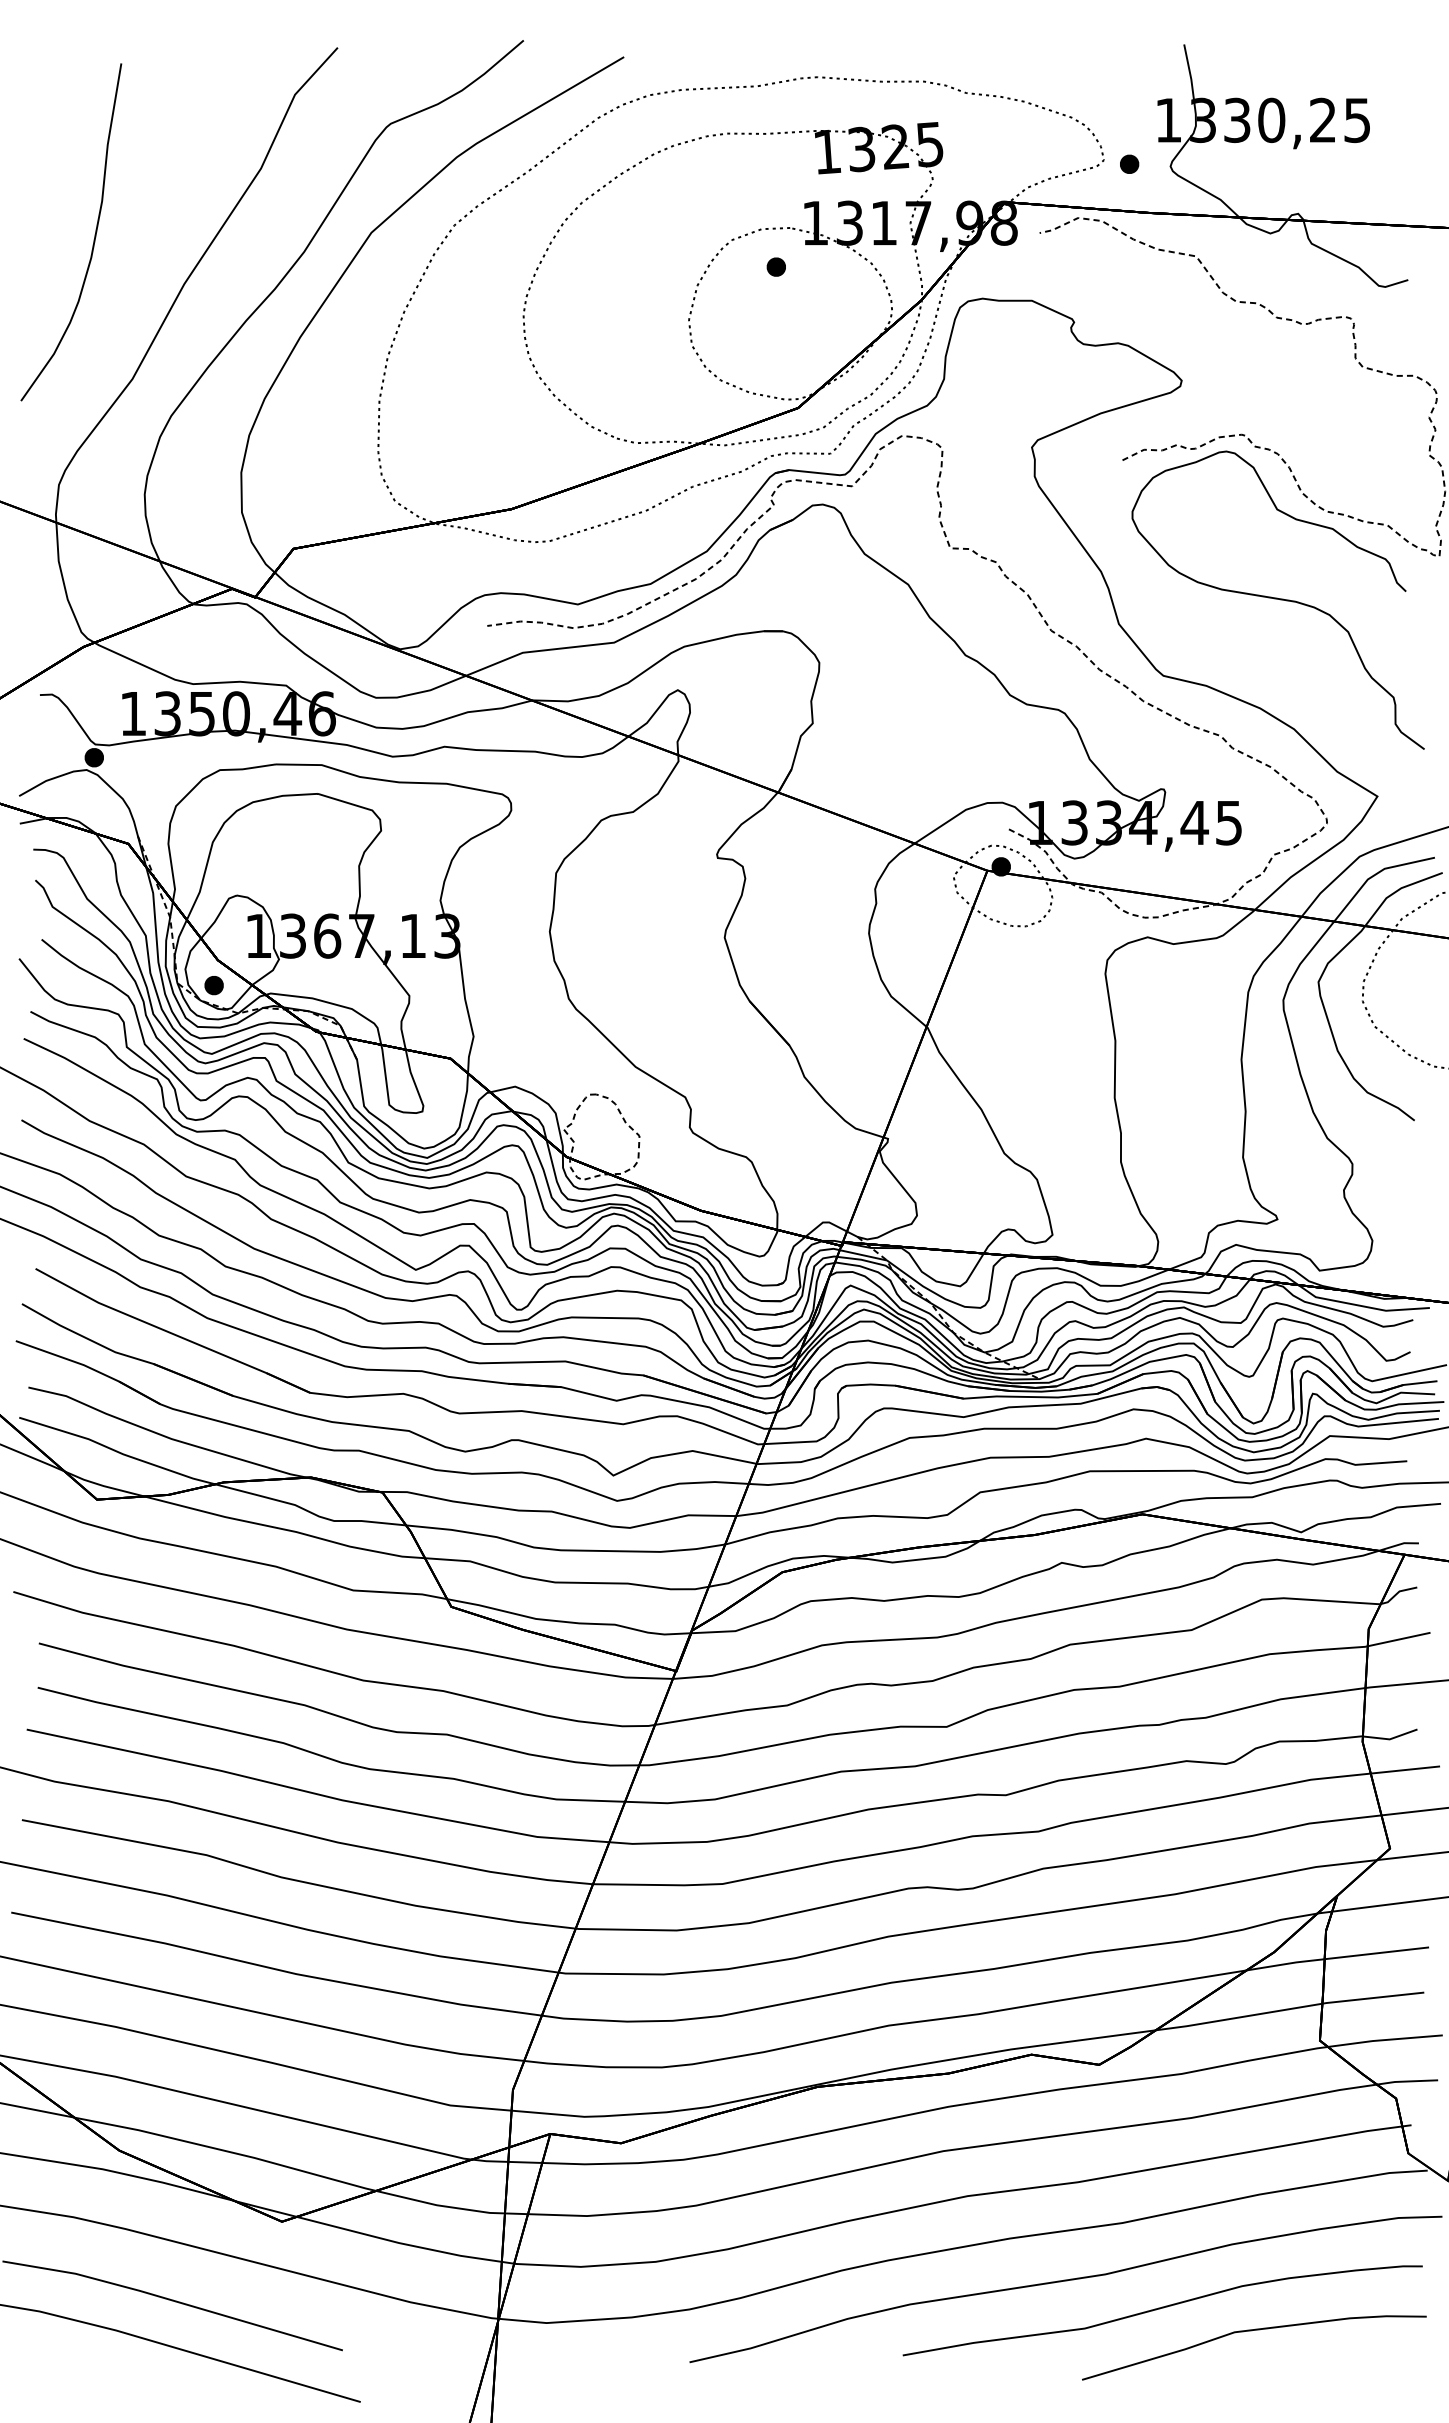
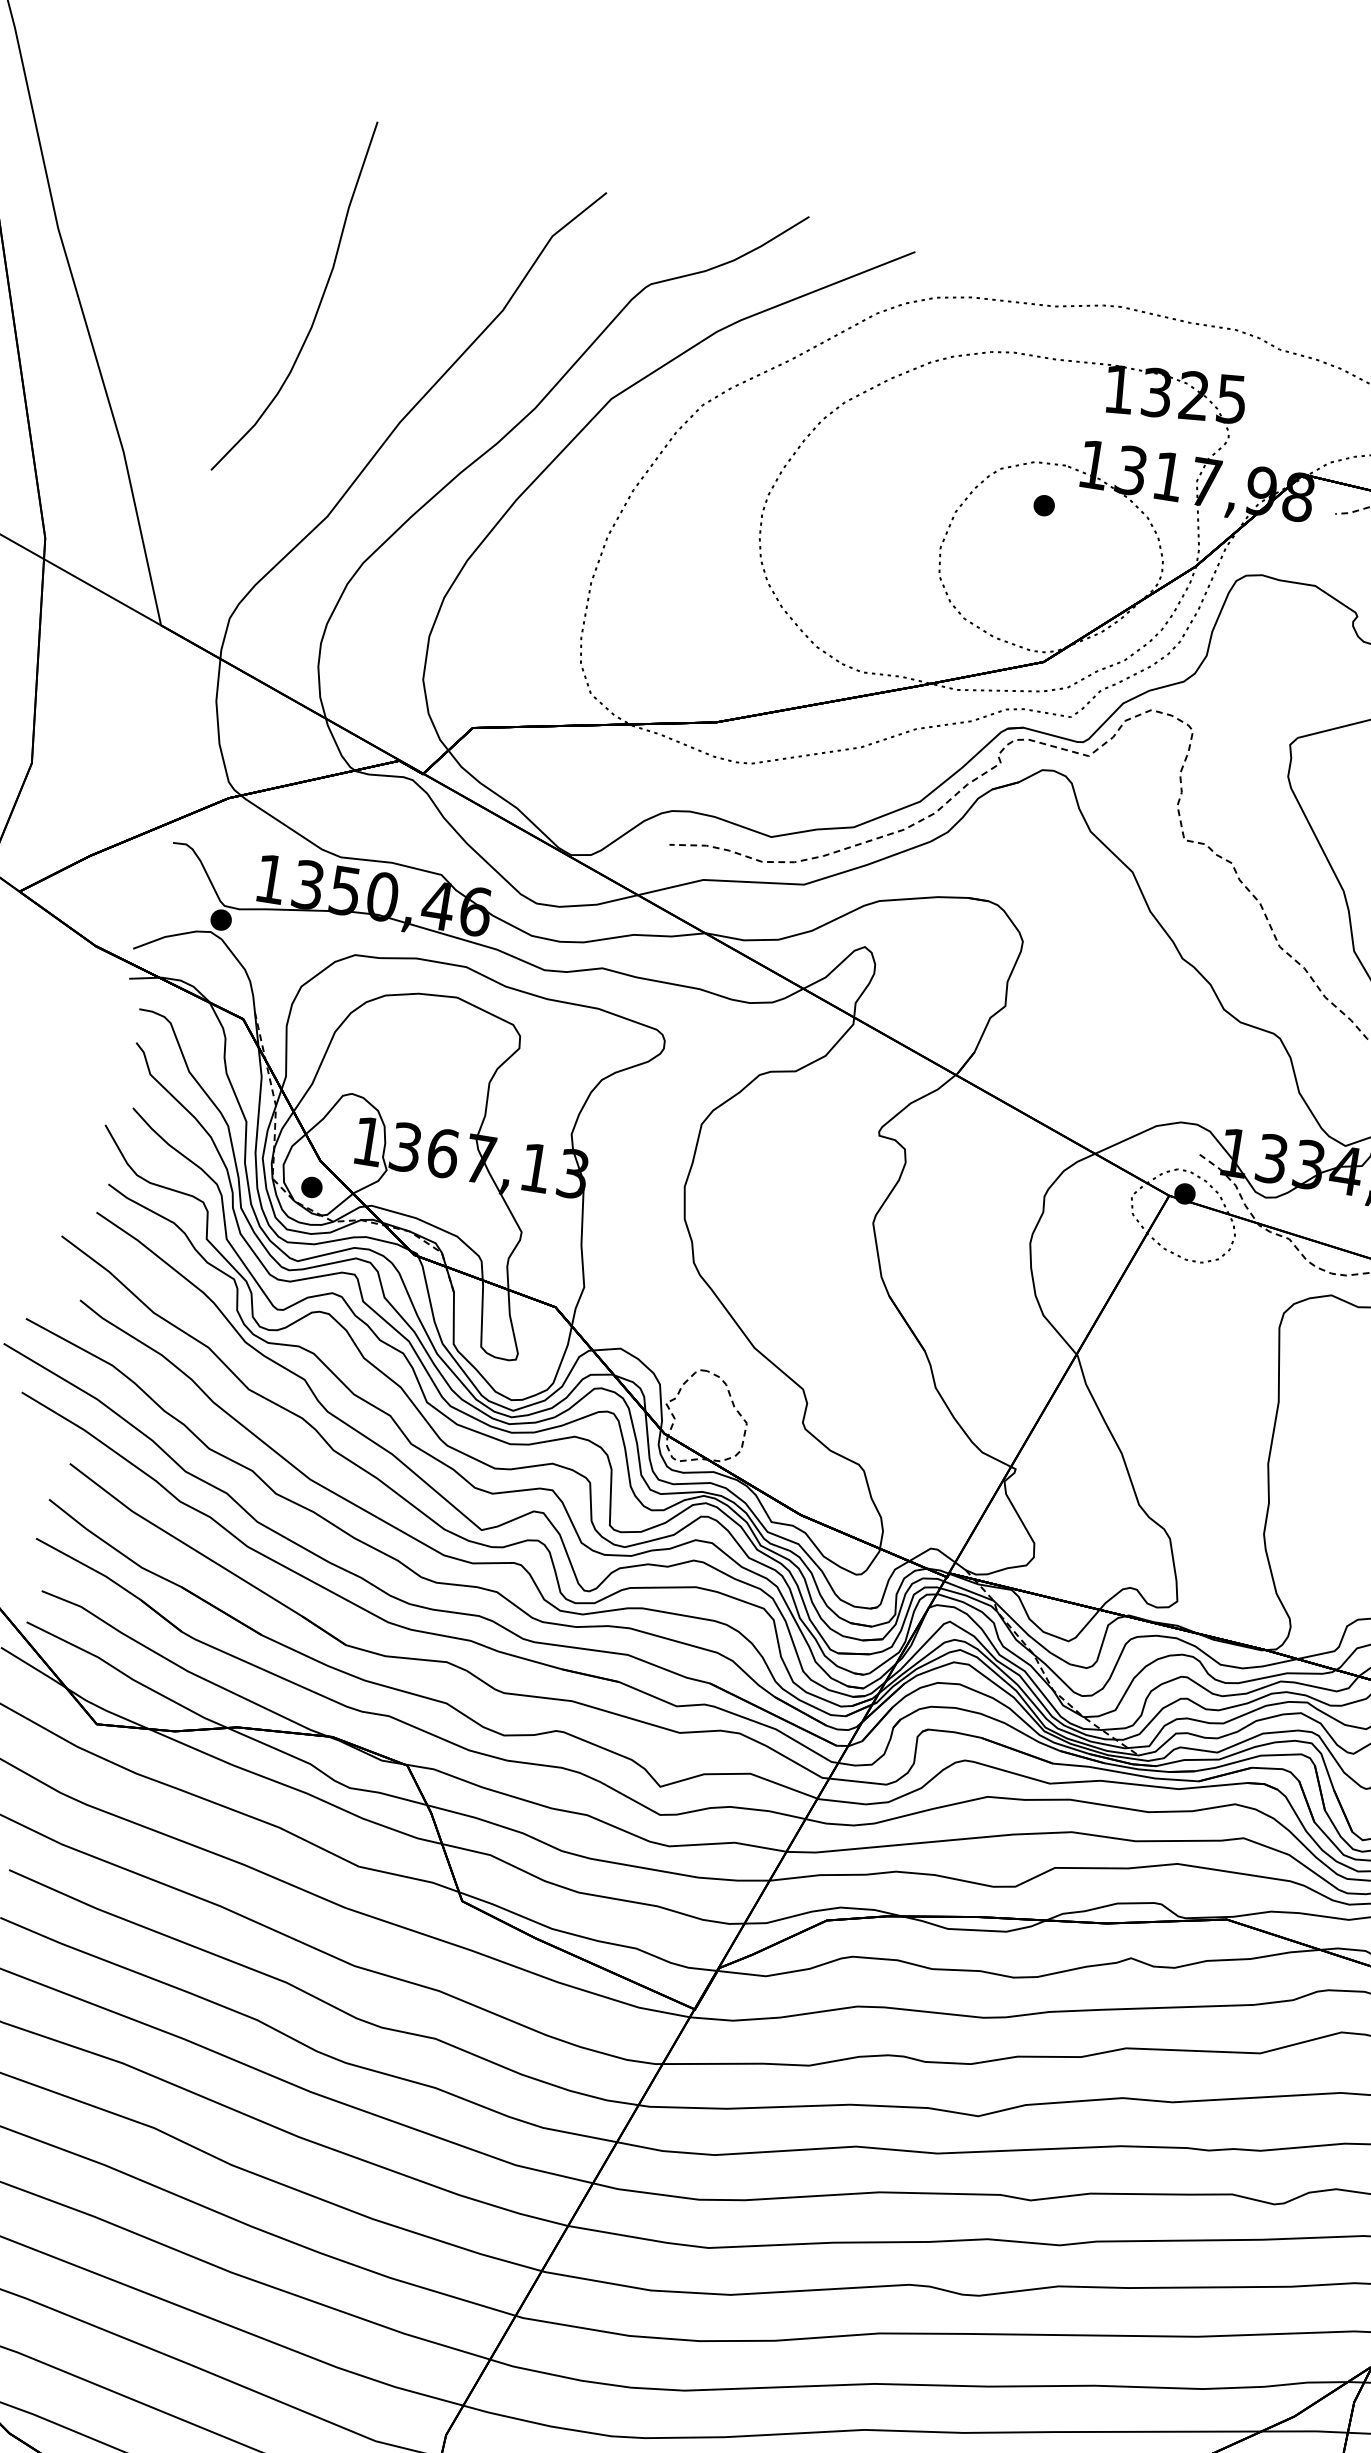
curve: (94, 234) -> (319, 302), moved

